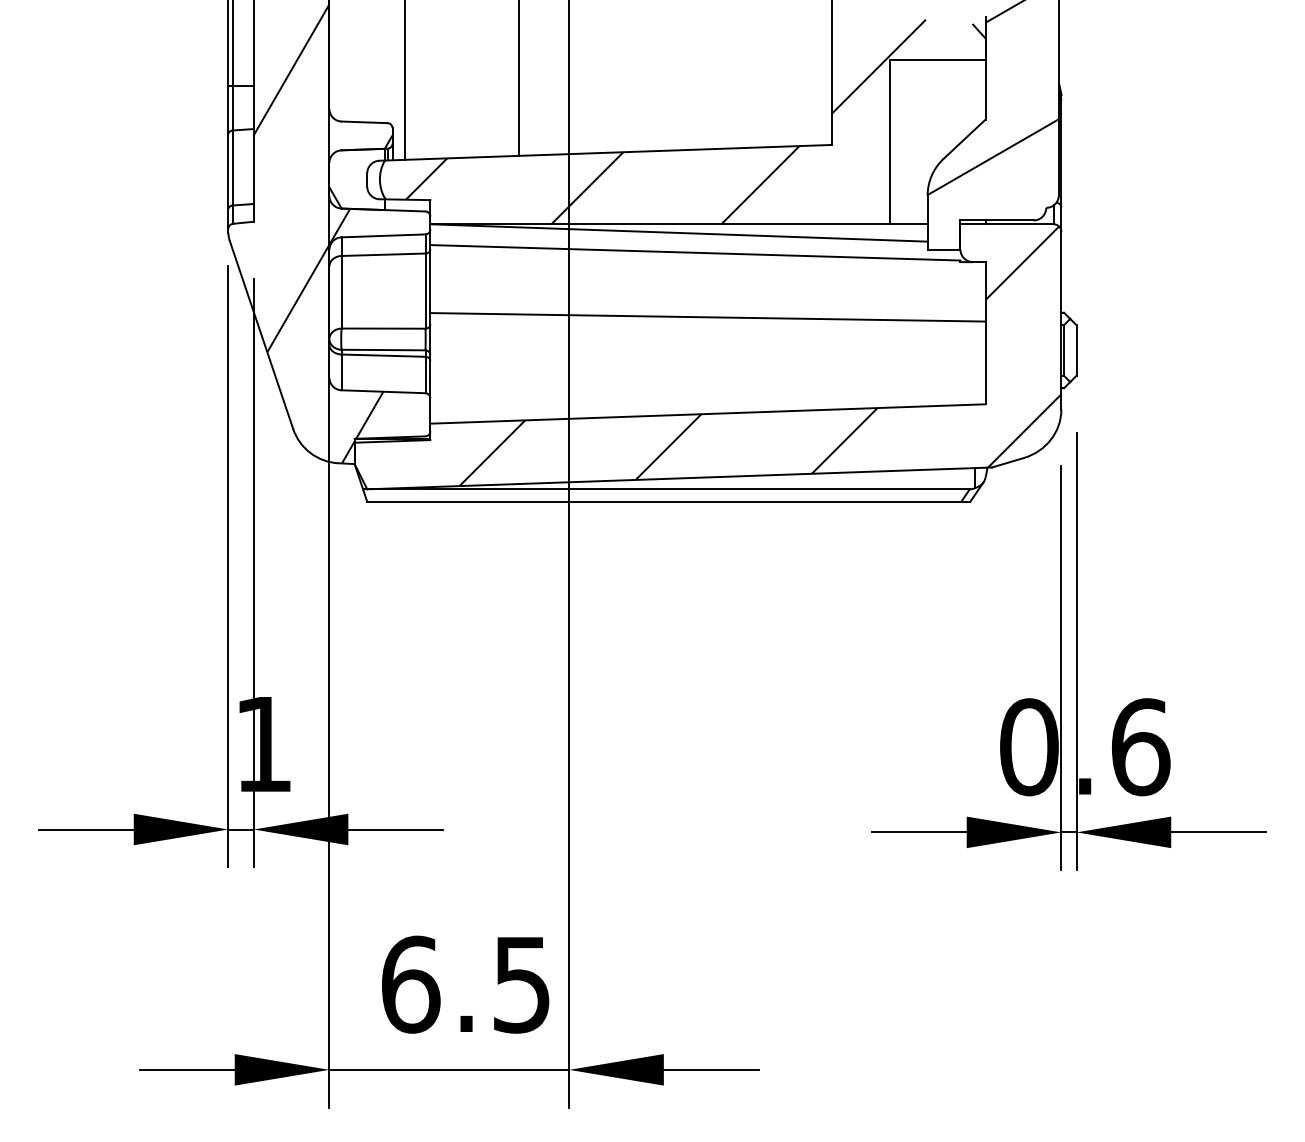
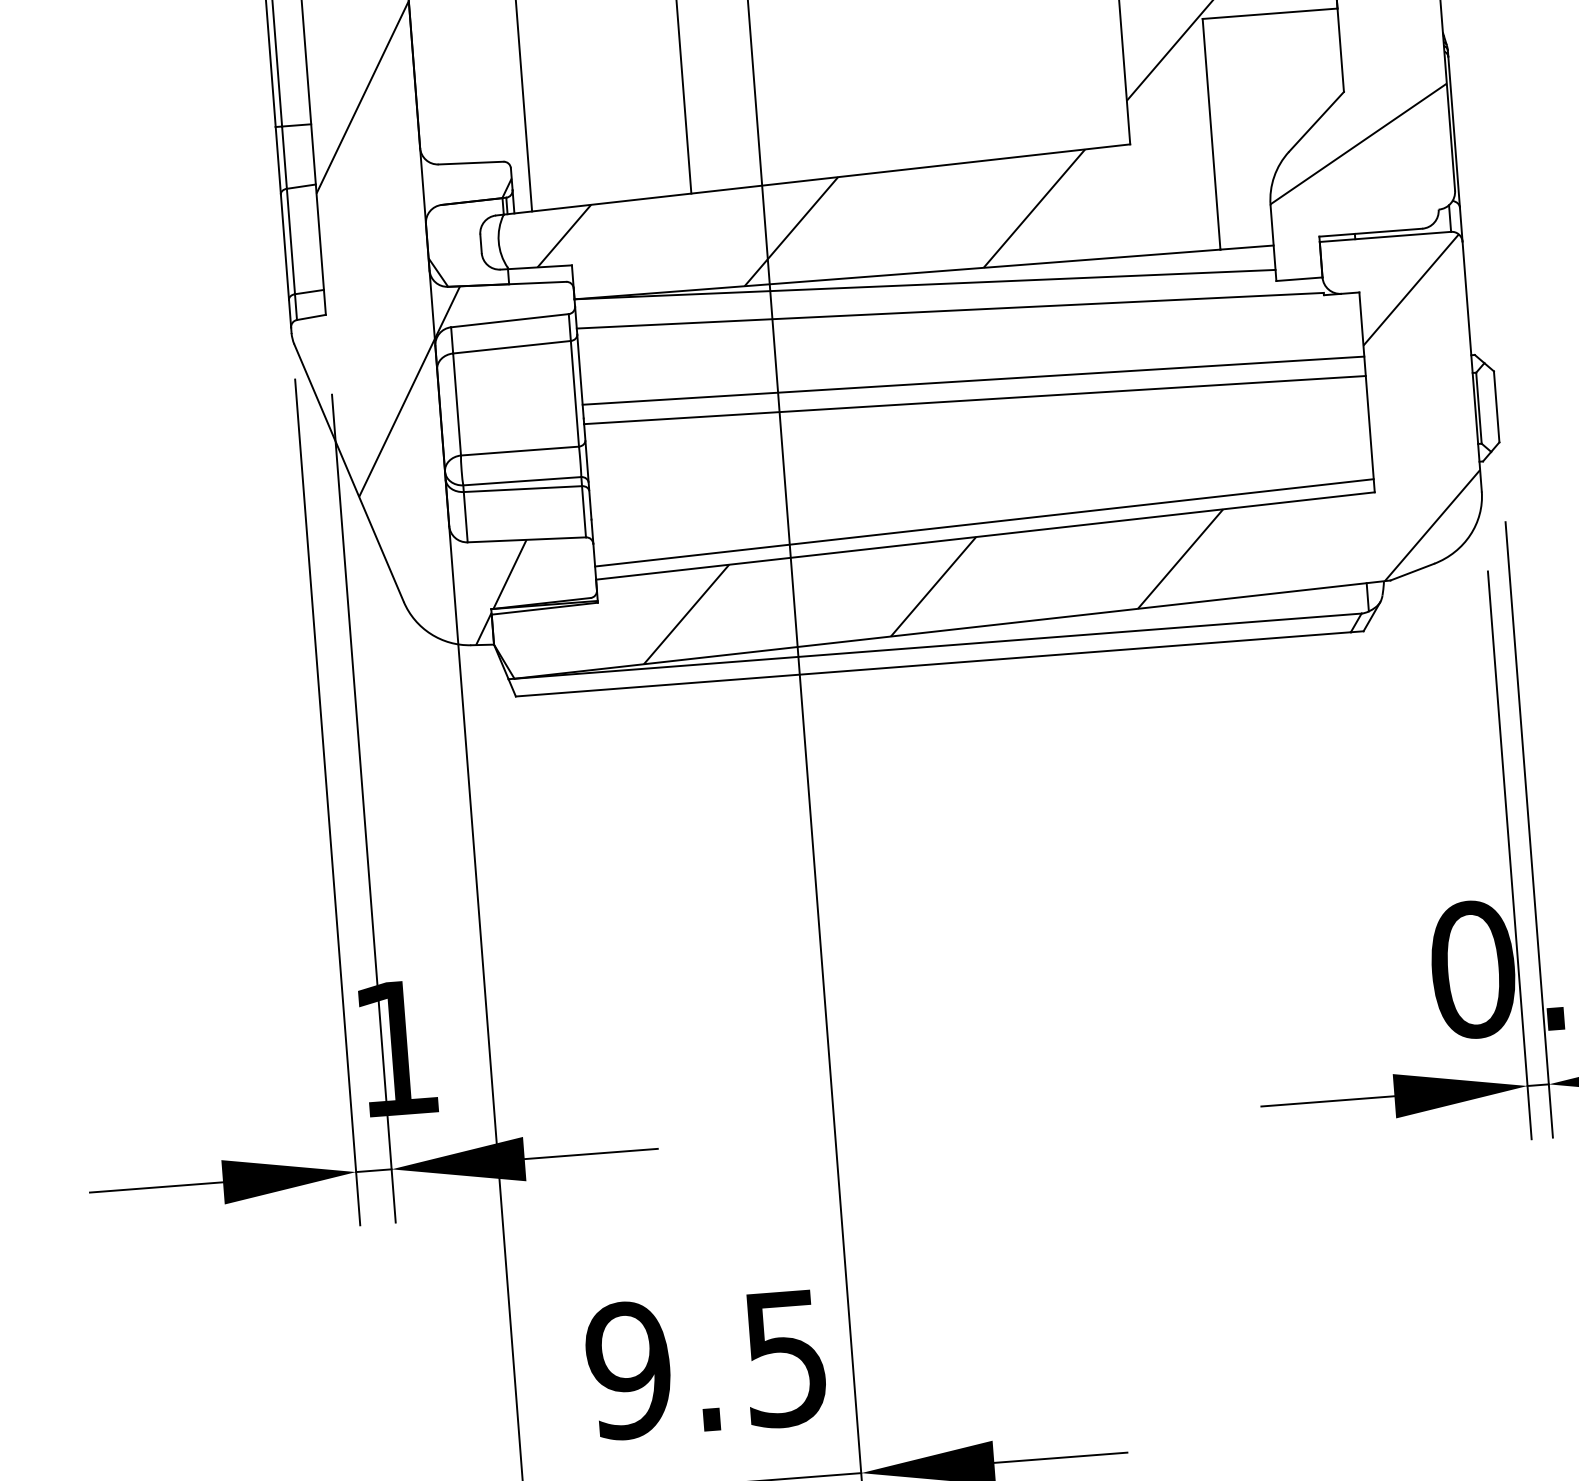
line: (707, 303) -> (972, 380), added
line: (707, 404) -> (983, 522), added
text: (410, 984) -> (628, 1370), 6.5 -> 9.5

